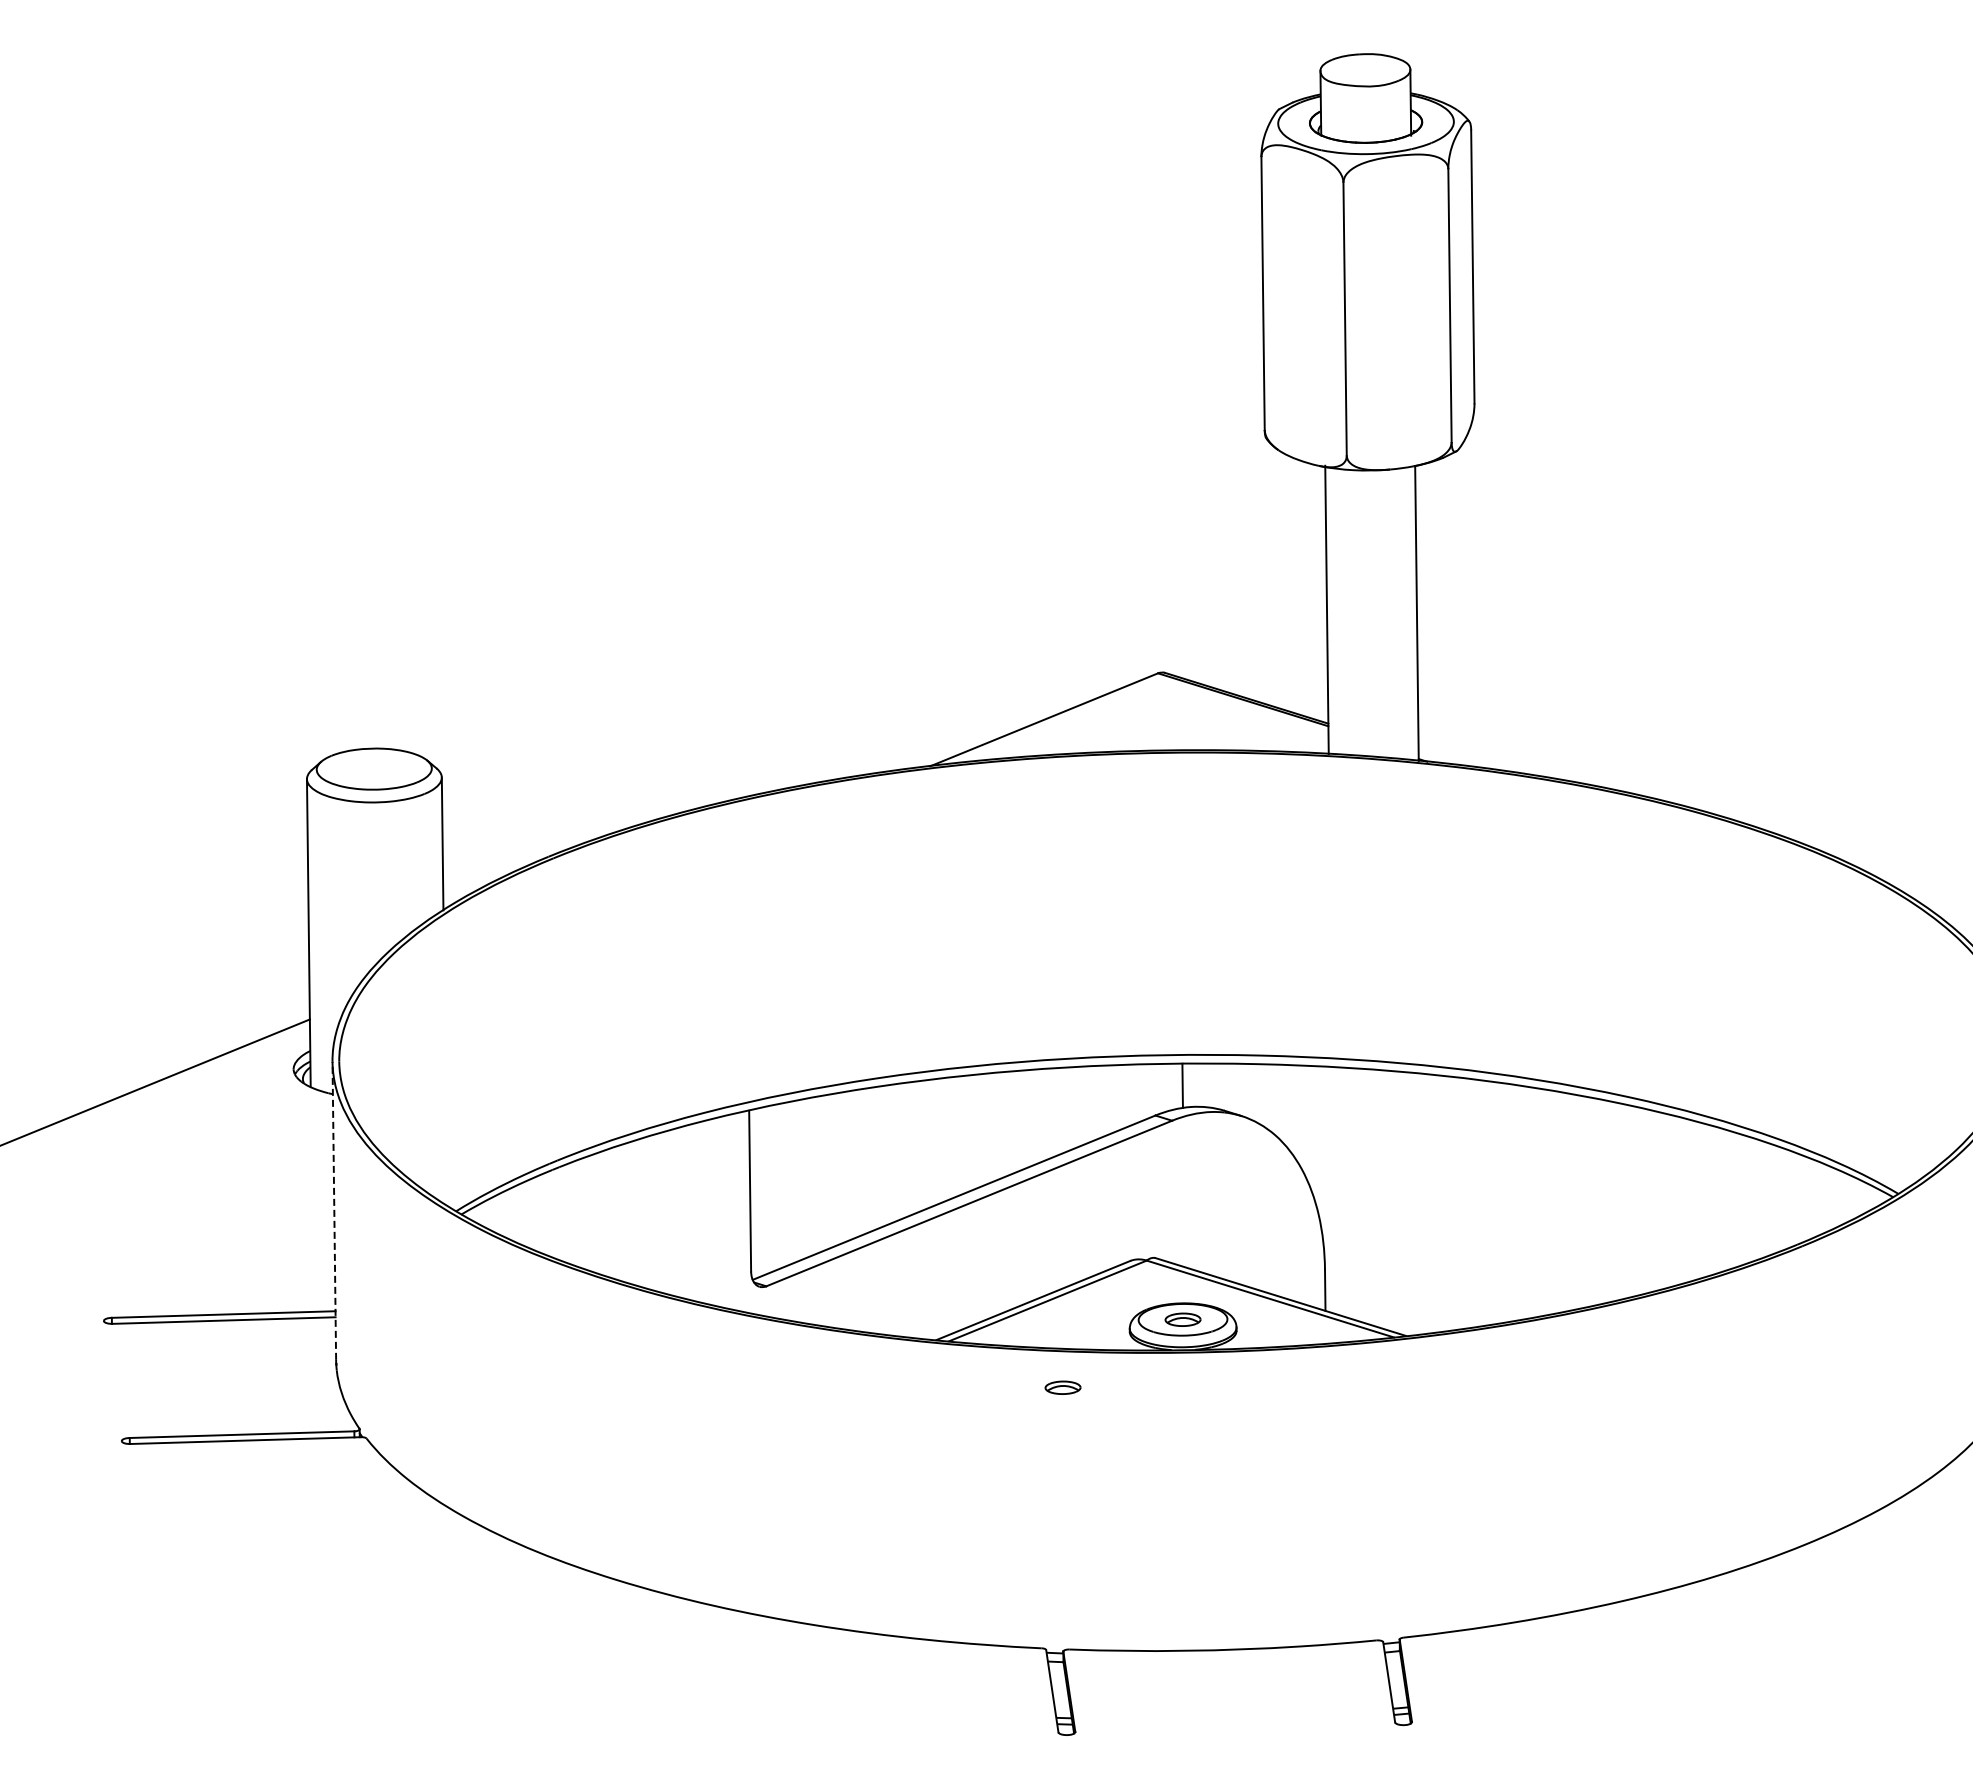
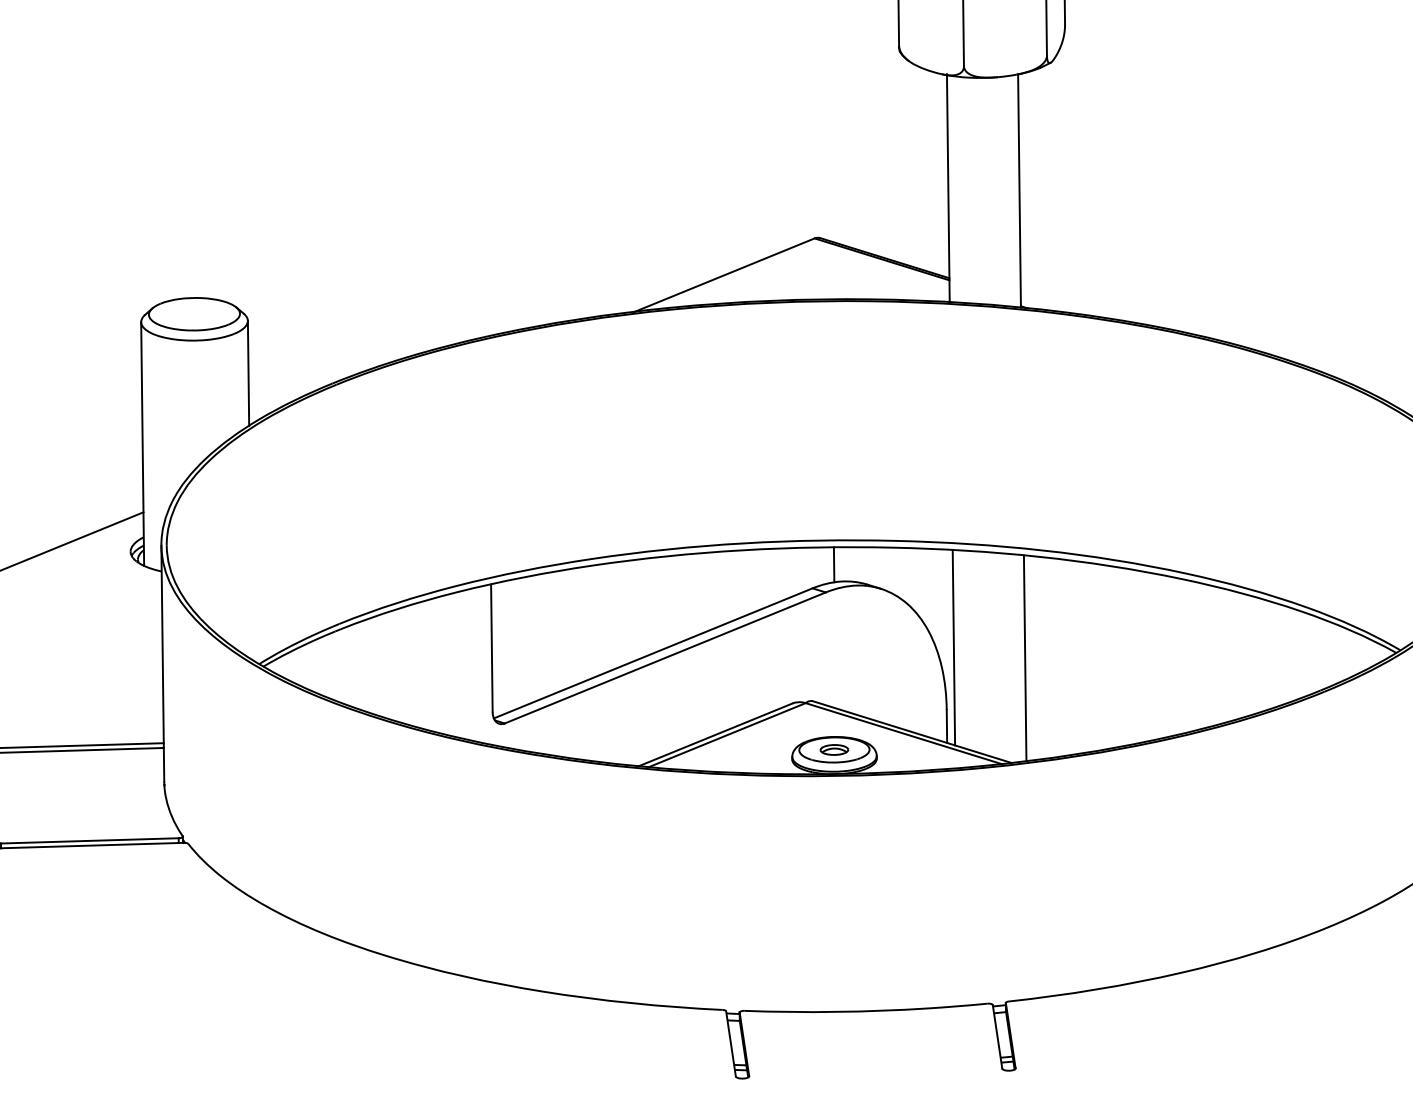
line: (1333, 1190) -> (953, 647), added
line: (1423, 1203) -> (1024, 657), added
line: (334, 1210) -> (162, 663), dashed -> solid
part: (1062, 1387) -> (739, 803), removed

